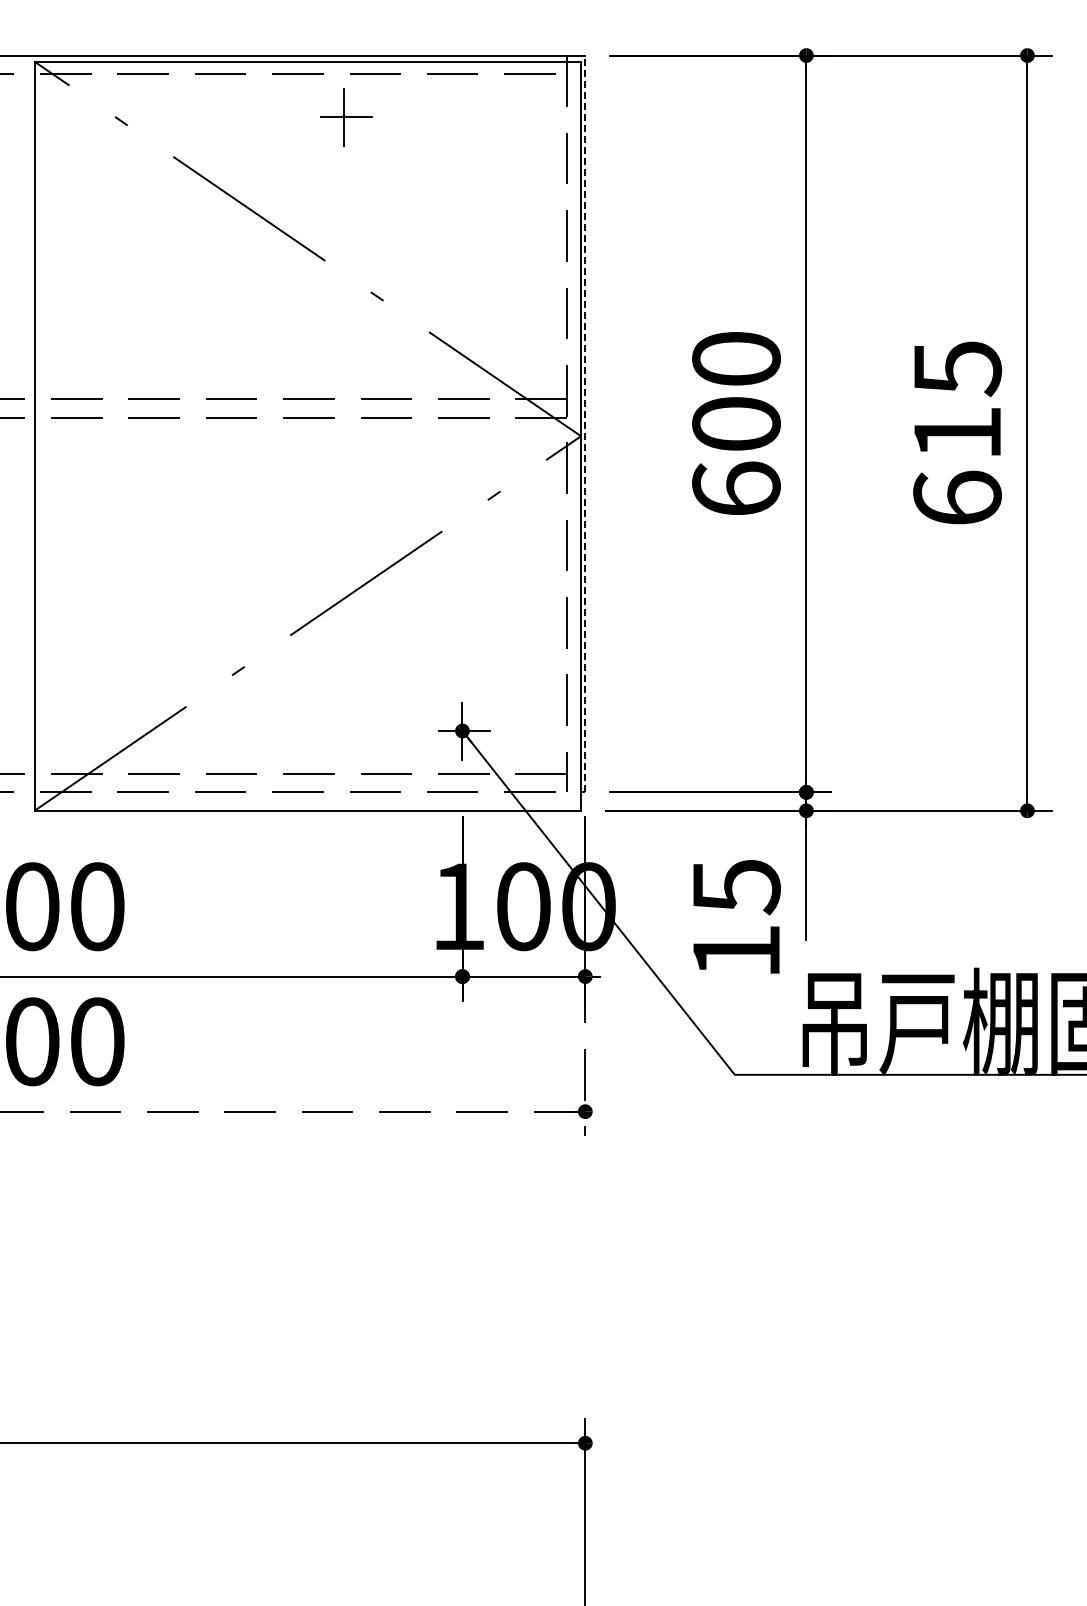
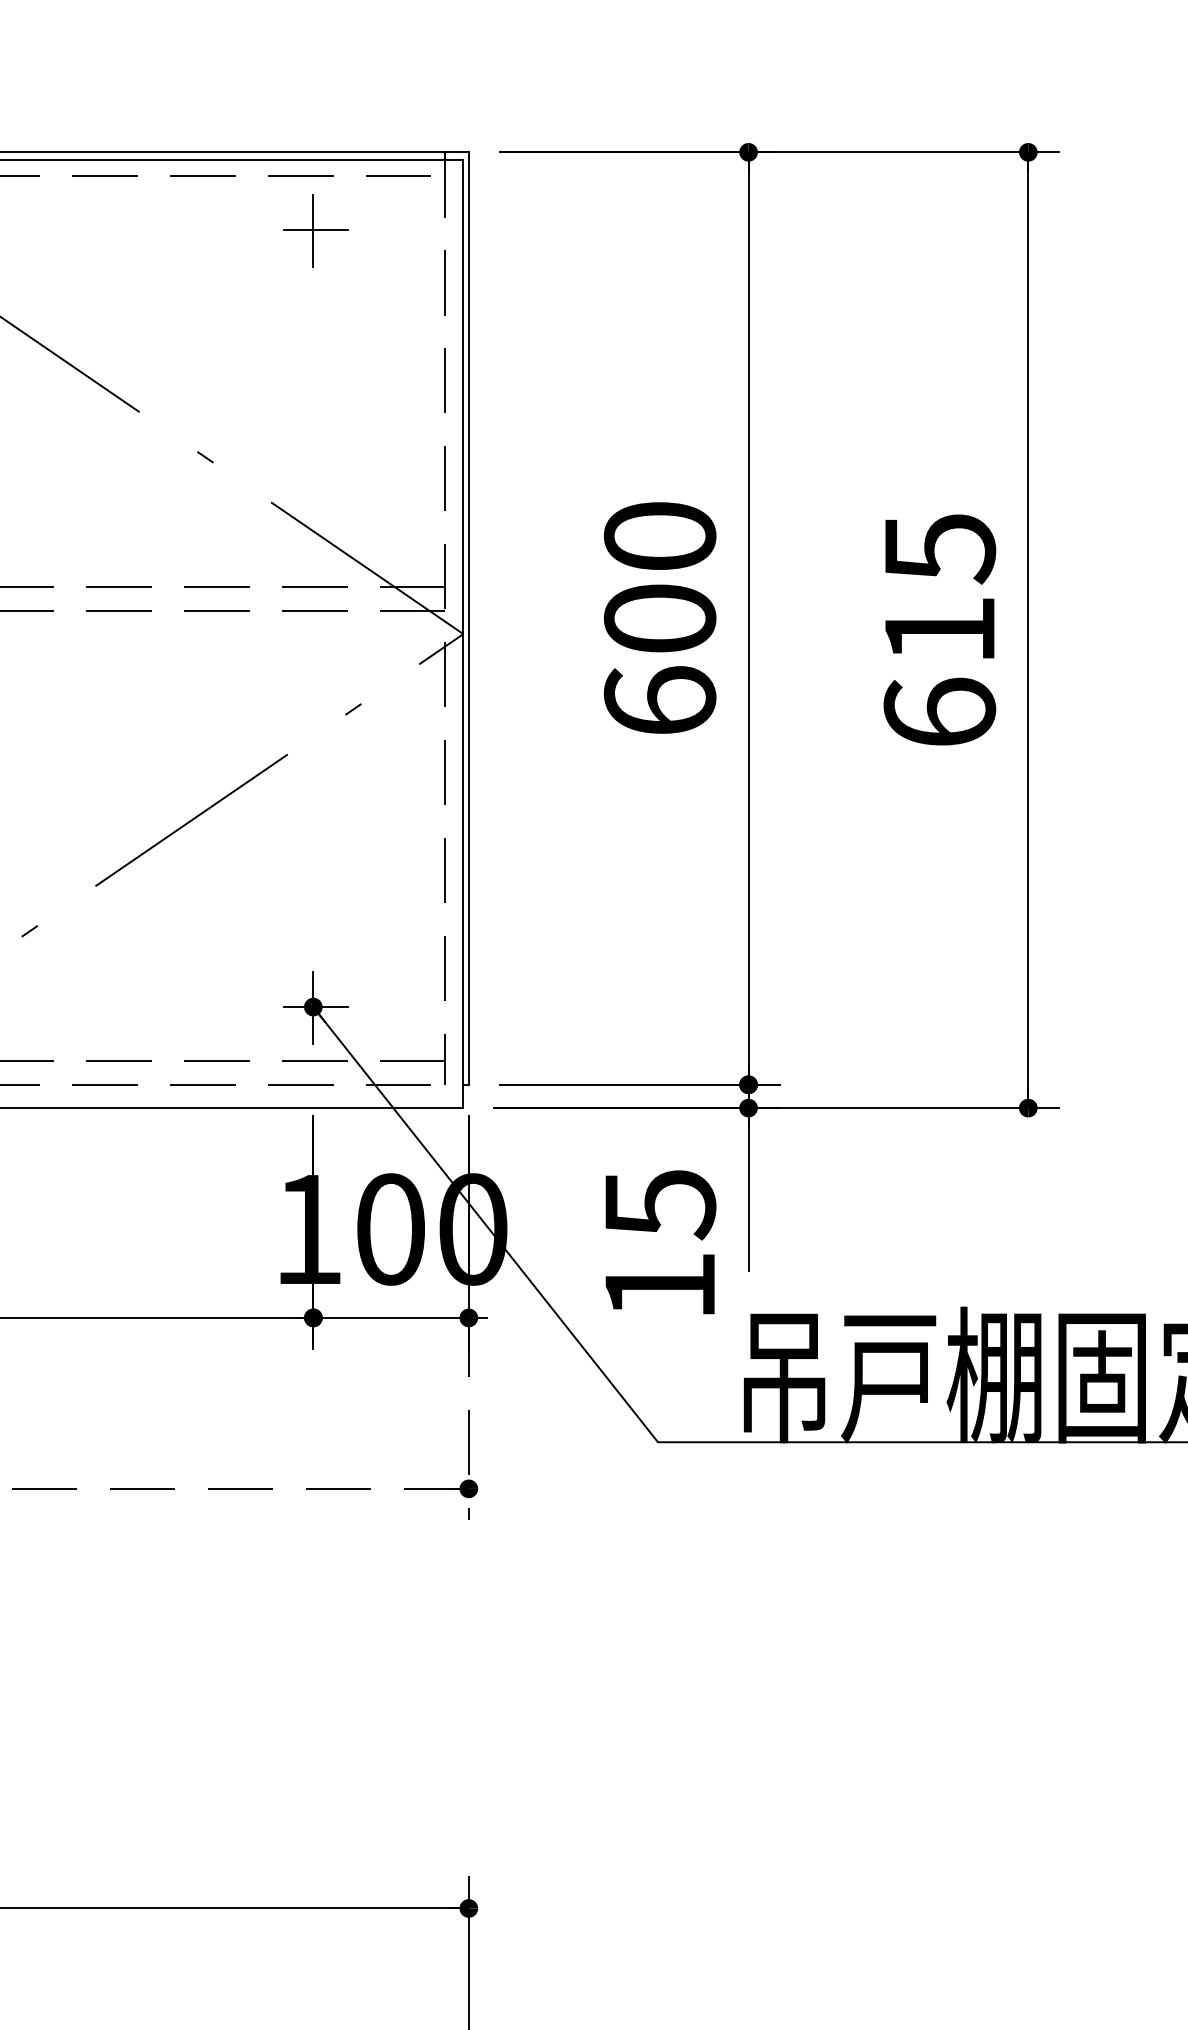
part: (346, 117) -> (315, 230), moved
line: (585, 423) -> (469, 617), dashed -> solid

